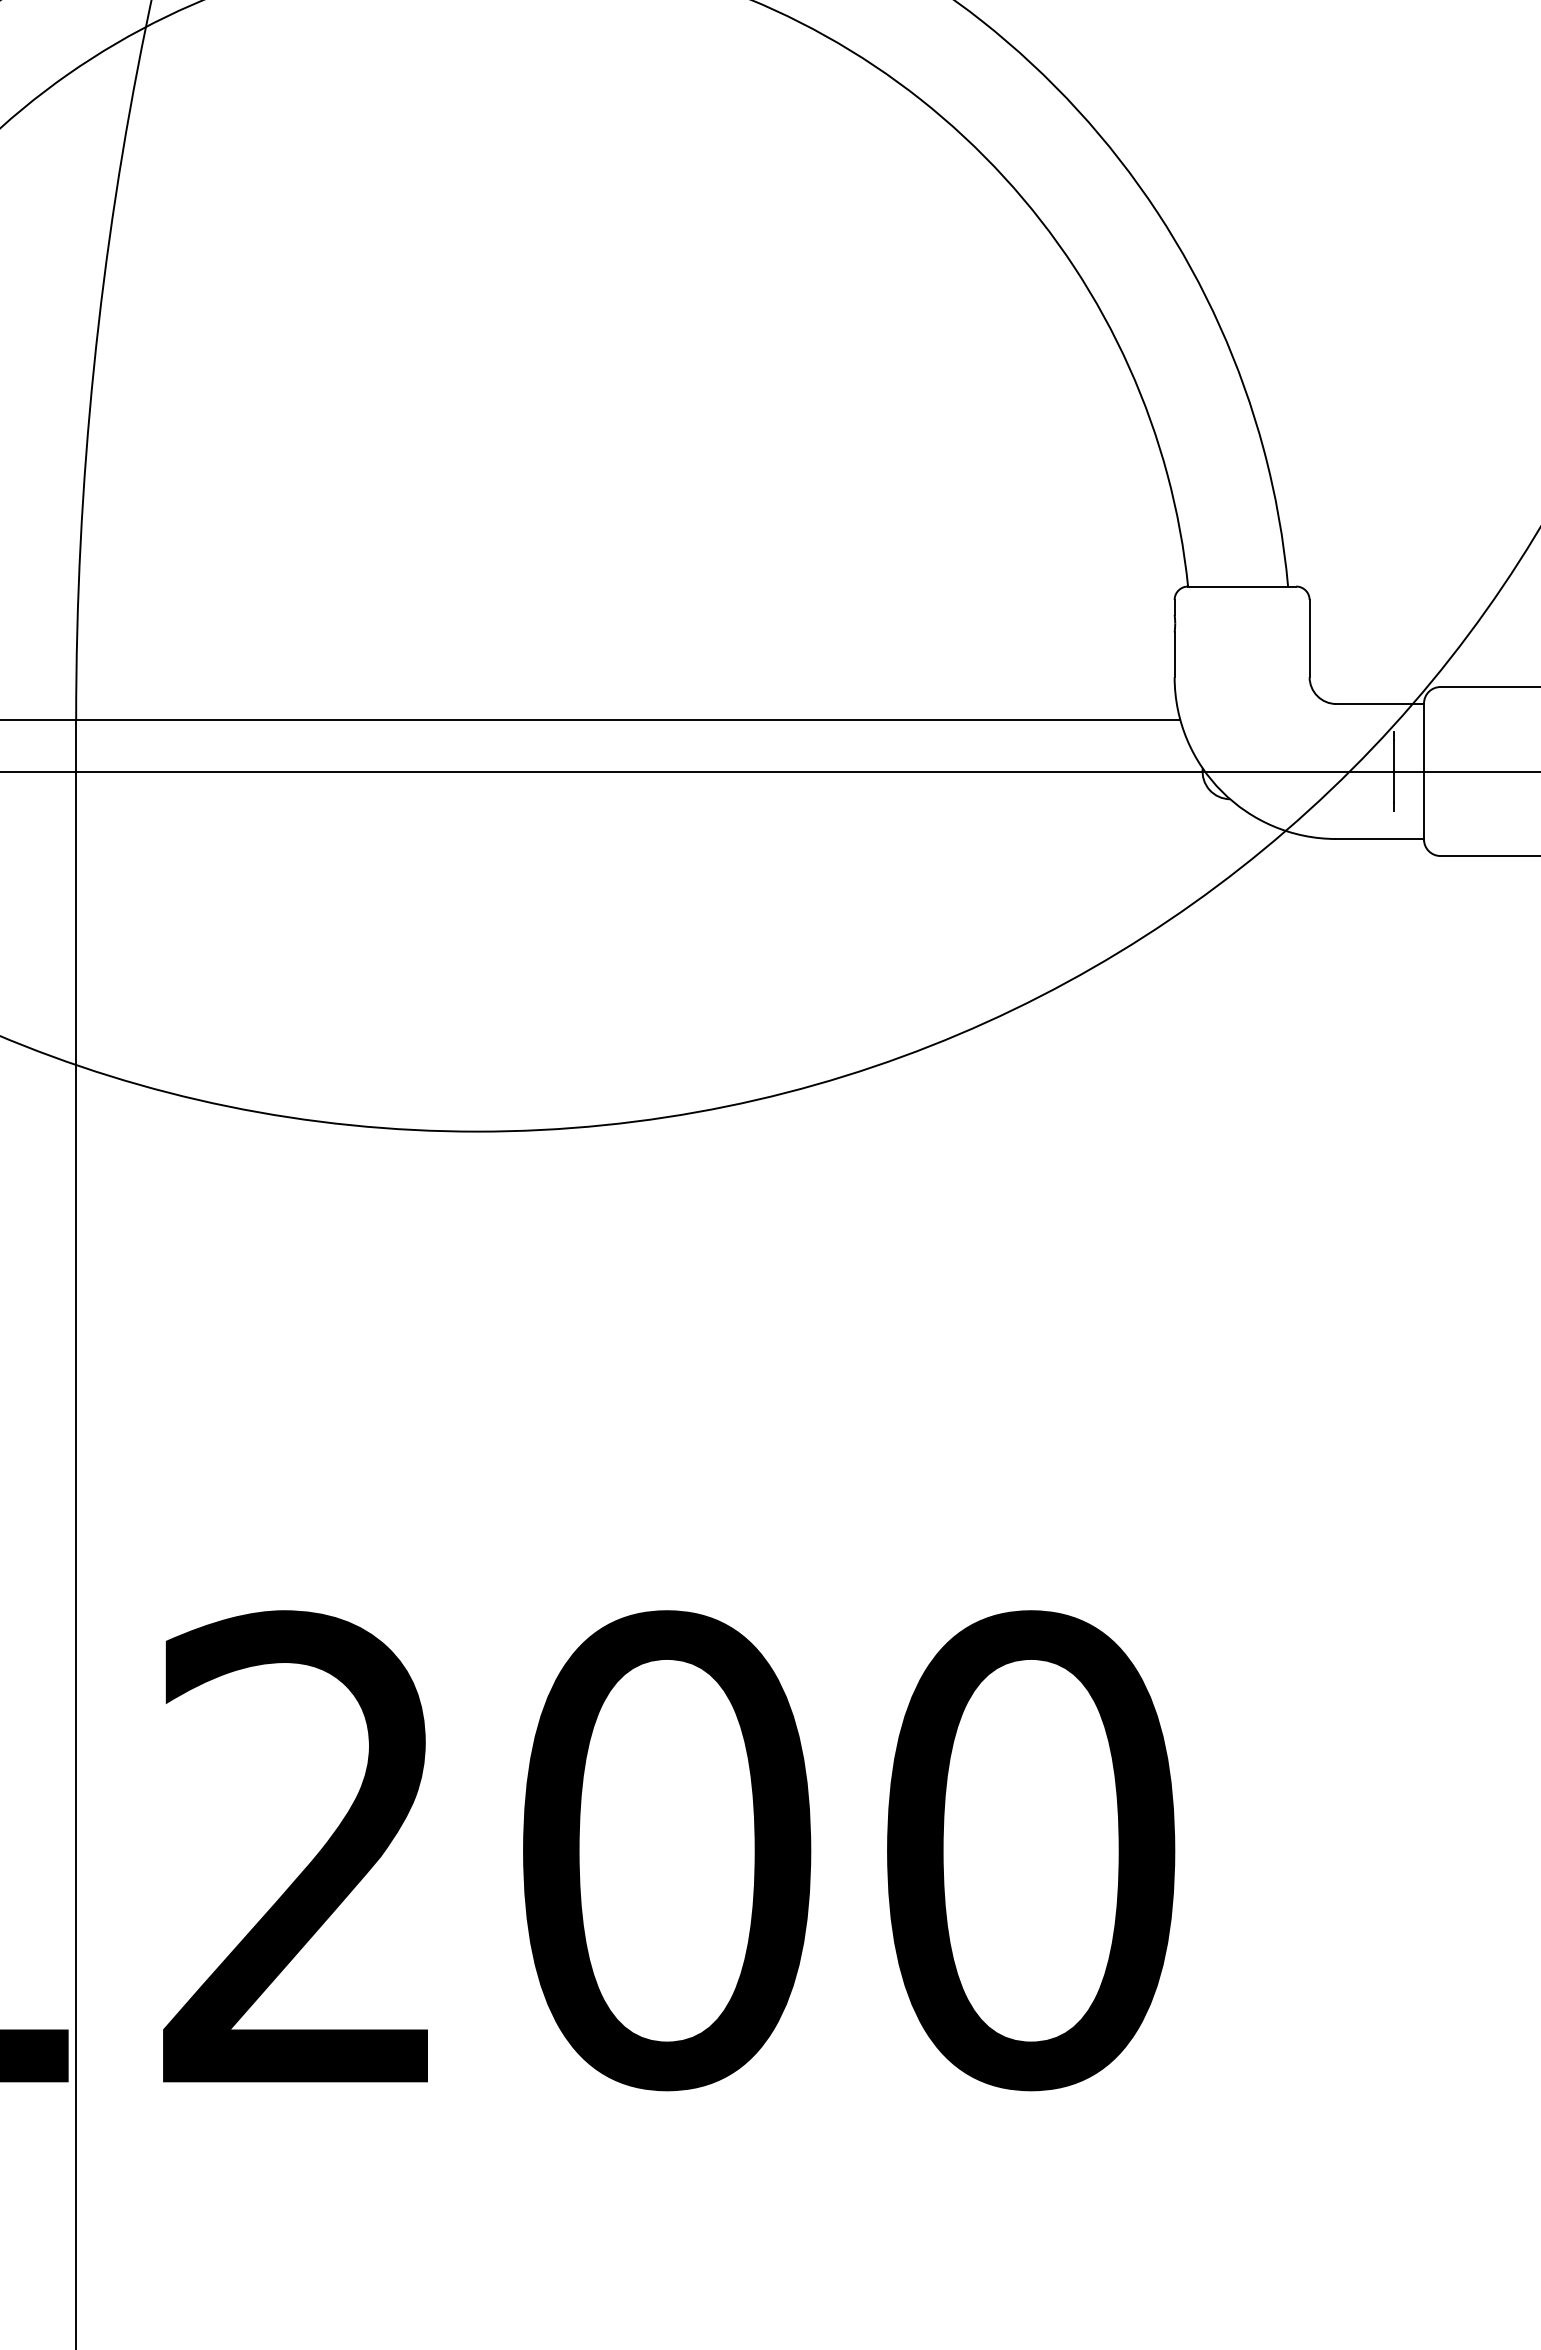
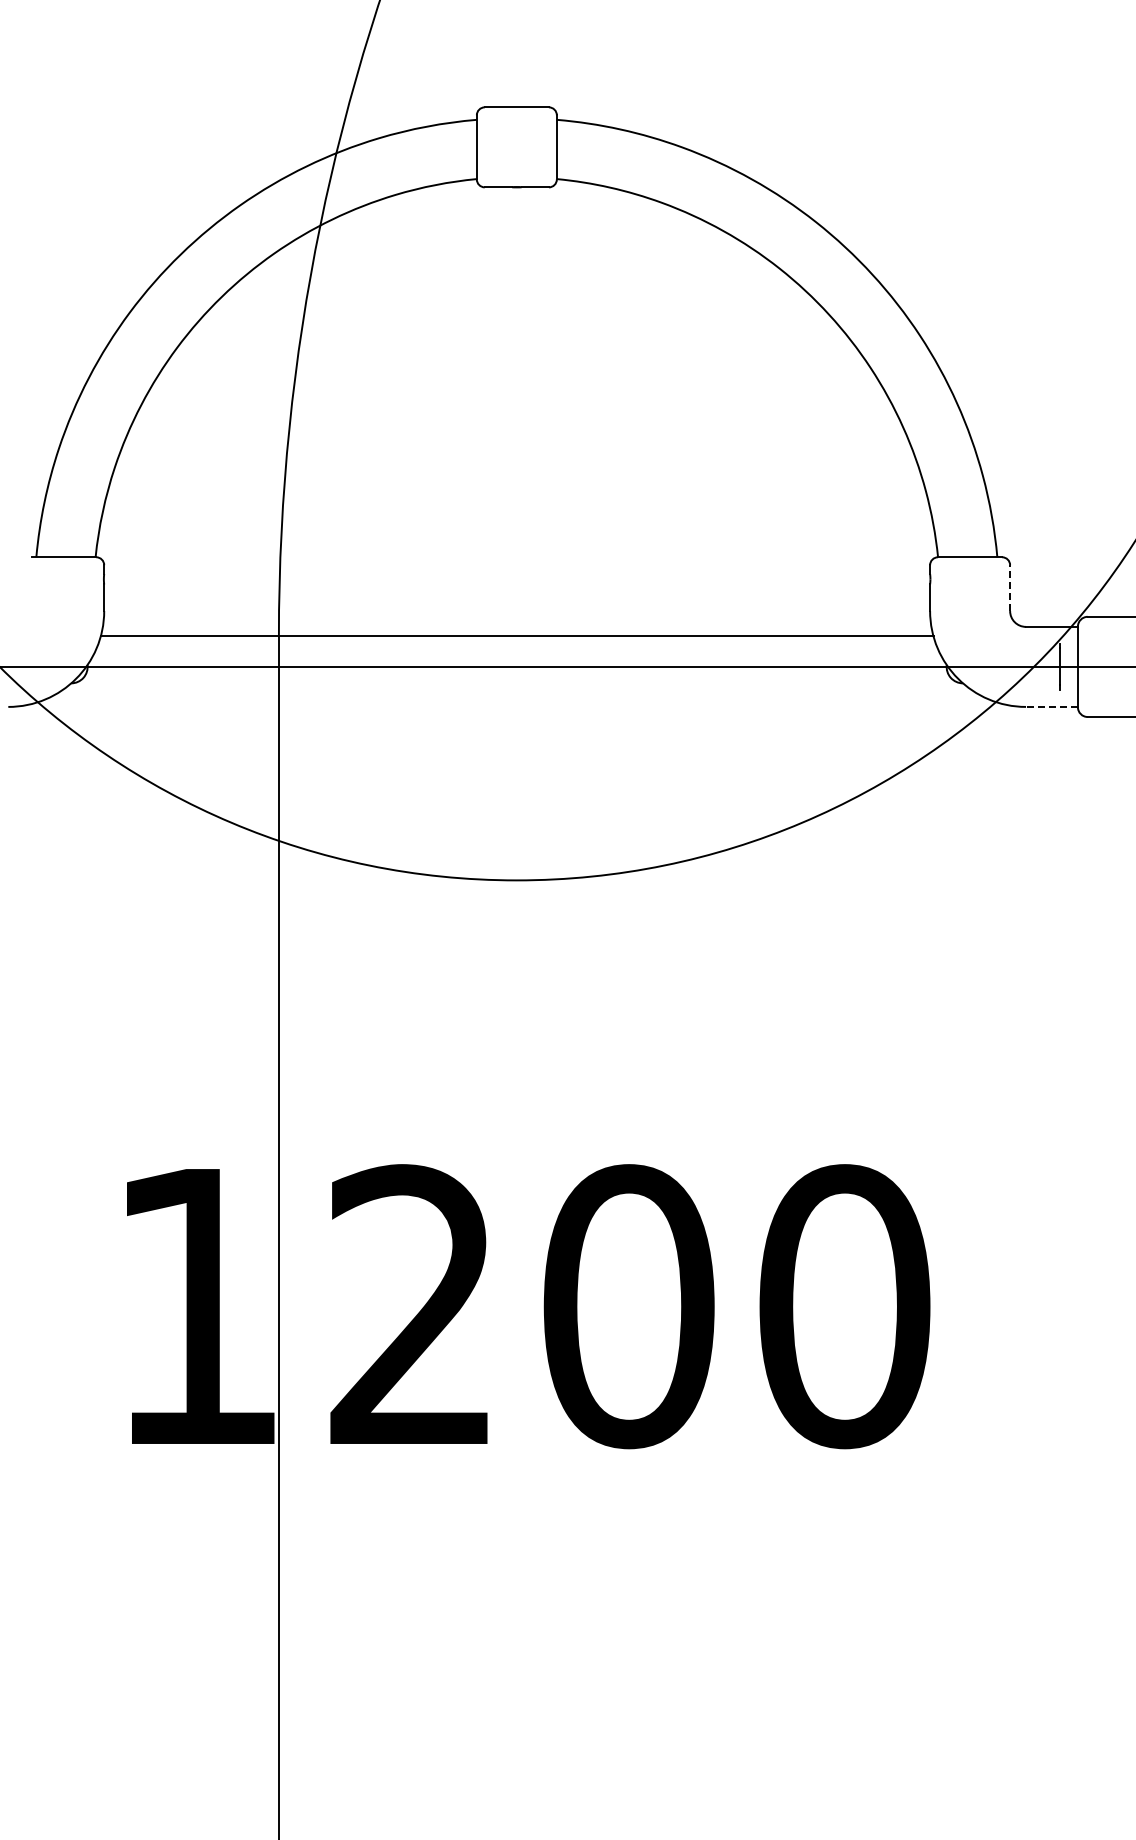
line: (1310, 639) -> (1010, 588), solid -> dashed
line: (1379, 838) -> (1051, 706), solid -> dashed

